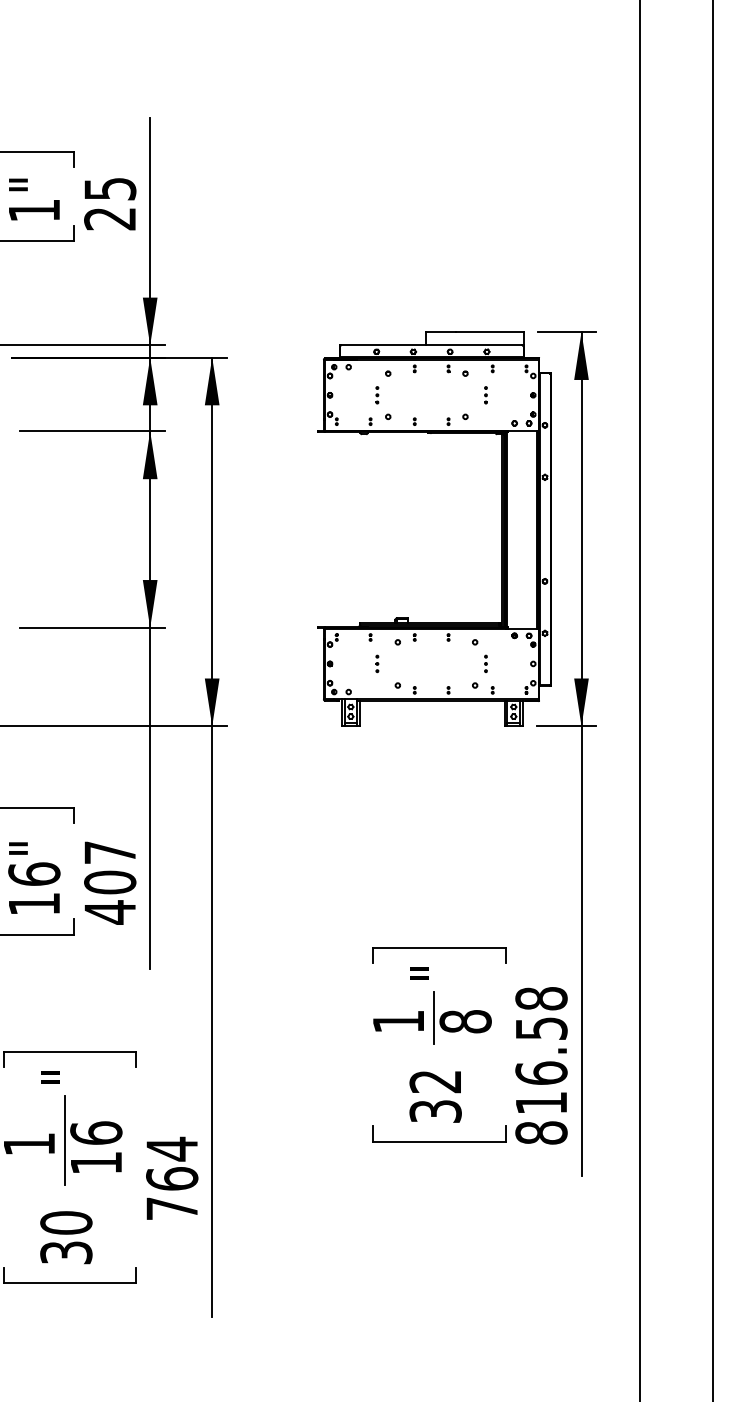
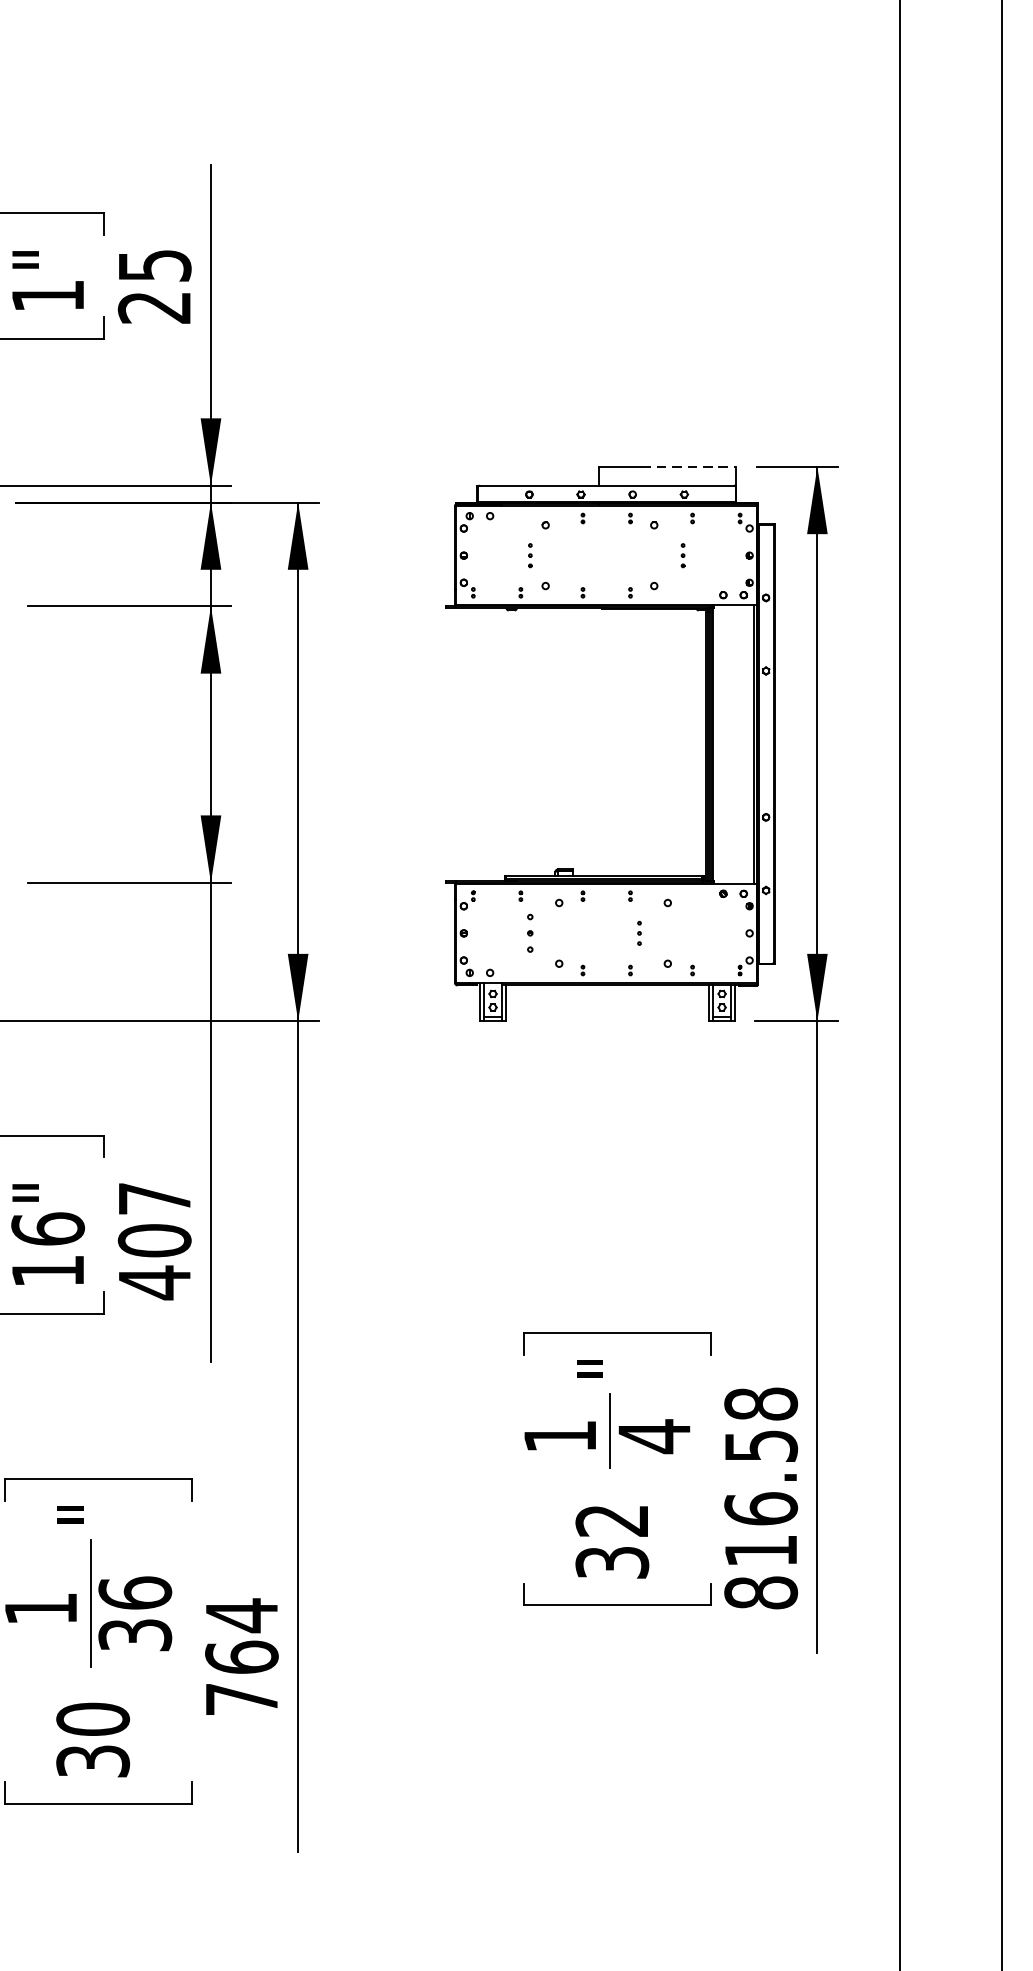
line: (490, 332) -> (689, 467), solid -> dashed
part: (377, 663) -> (530, 932), size x1.6
line: (485, 663) -> (638, 932), moved
text: (465, 1021) -> (654, 1436), 8 -> 4
text: (96, 1163) -> (135, 1635), 16 -> 36

